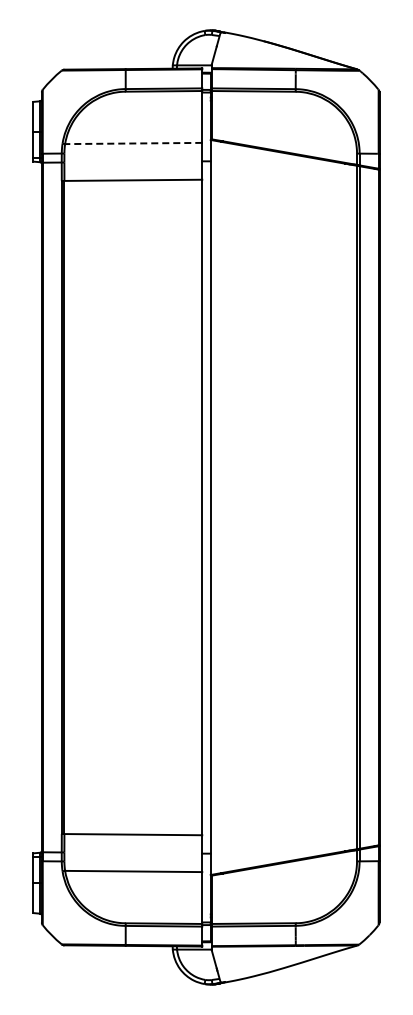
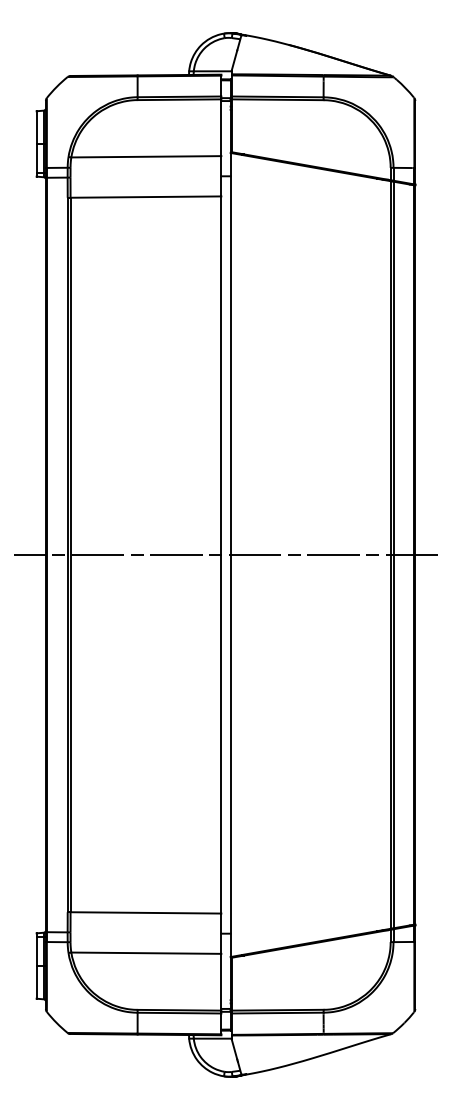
line: (133, 143) -> (146, 156), dashed -> solid
line: (206, 507) -> (226, 555), added

